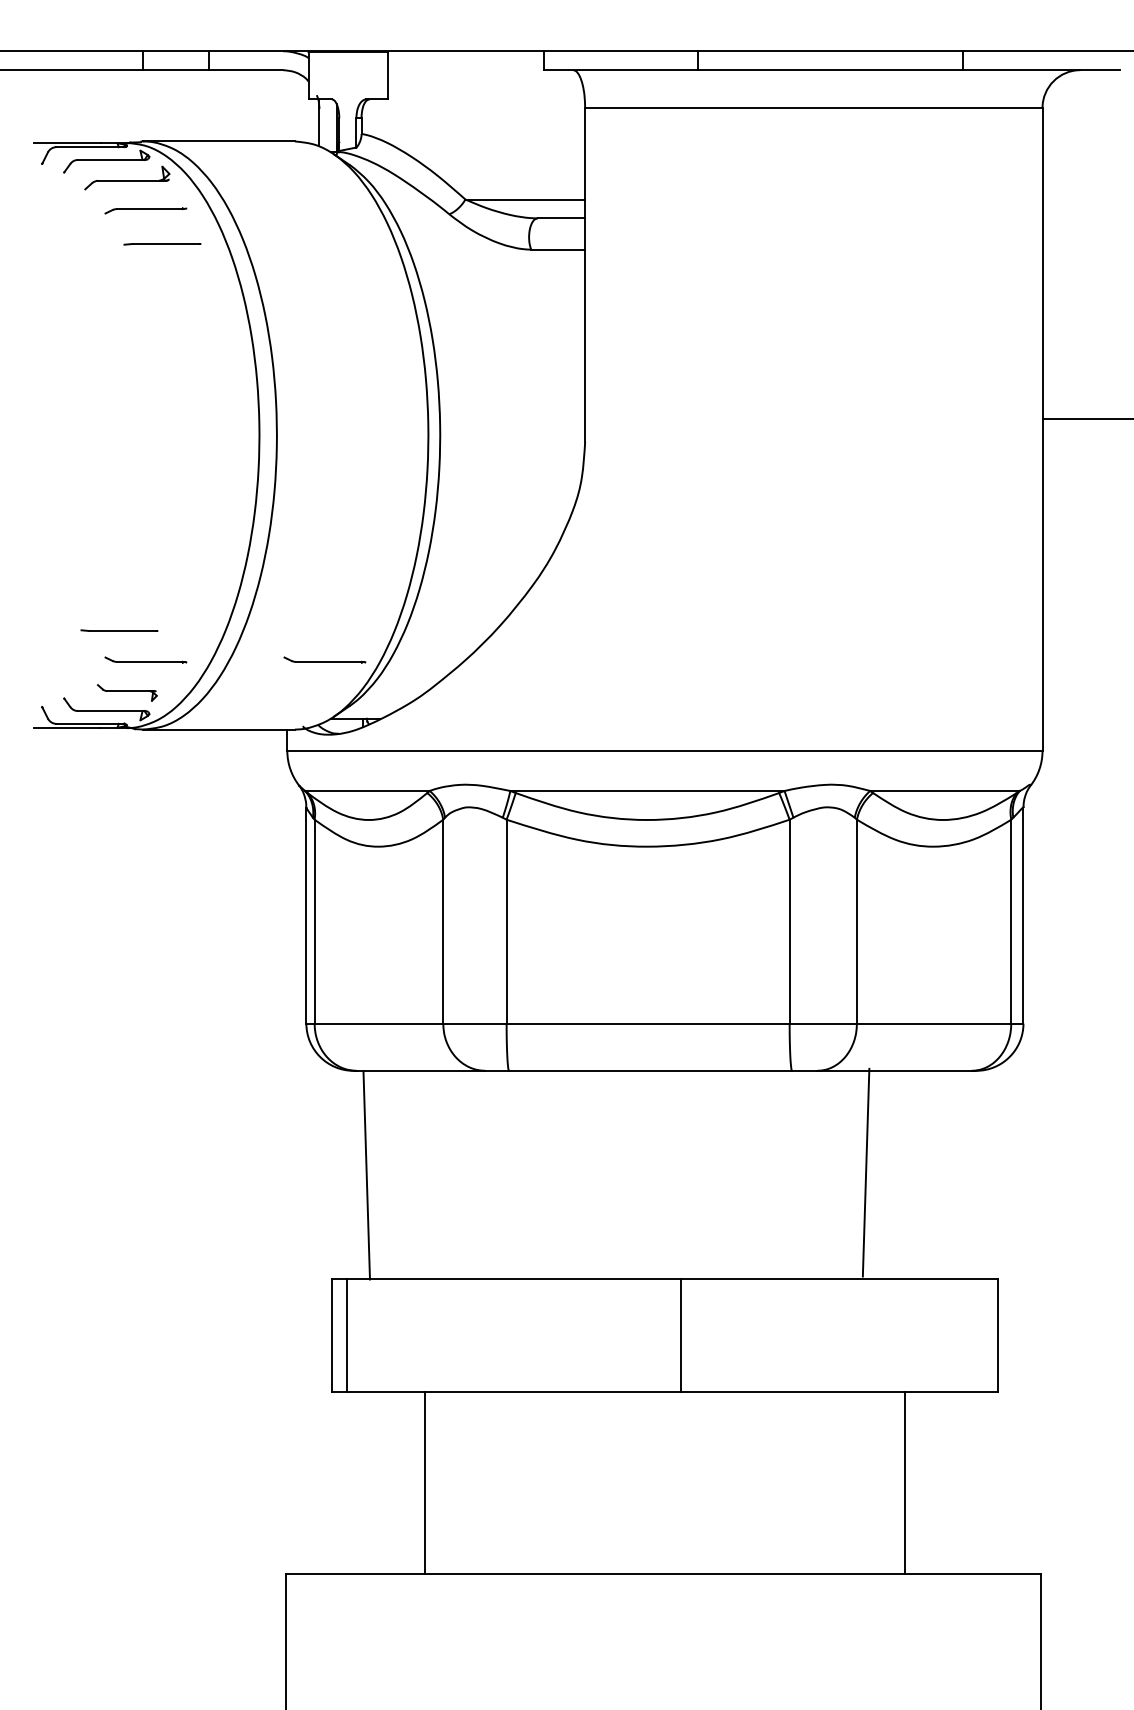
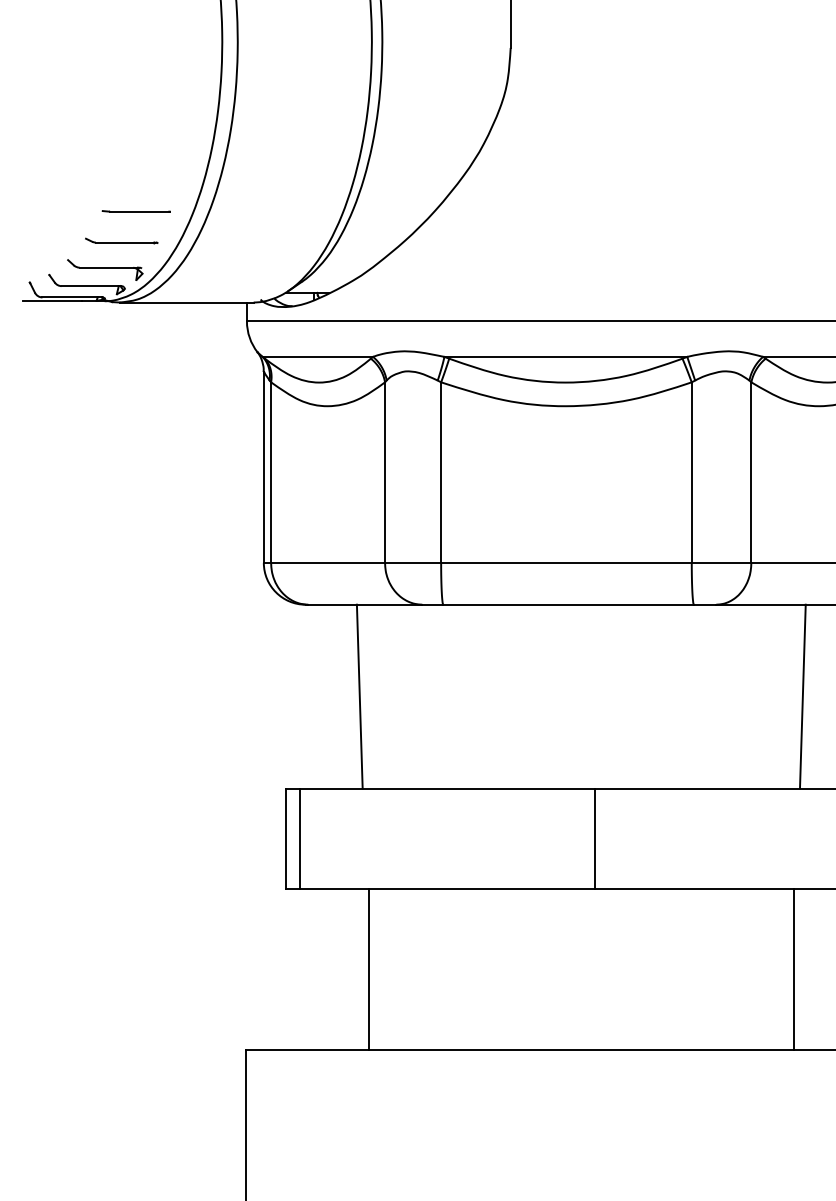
line: (119, 630) -> (136, 211), moved
part: (324, 659) -> (279, 240), removed
part: (127, 692) -> (105, 269), size x1.43
line: (865, 1172) -> (802, 696), moved
line: (366, 1175) -> (359, 696), moved

